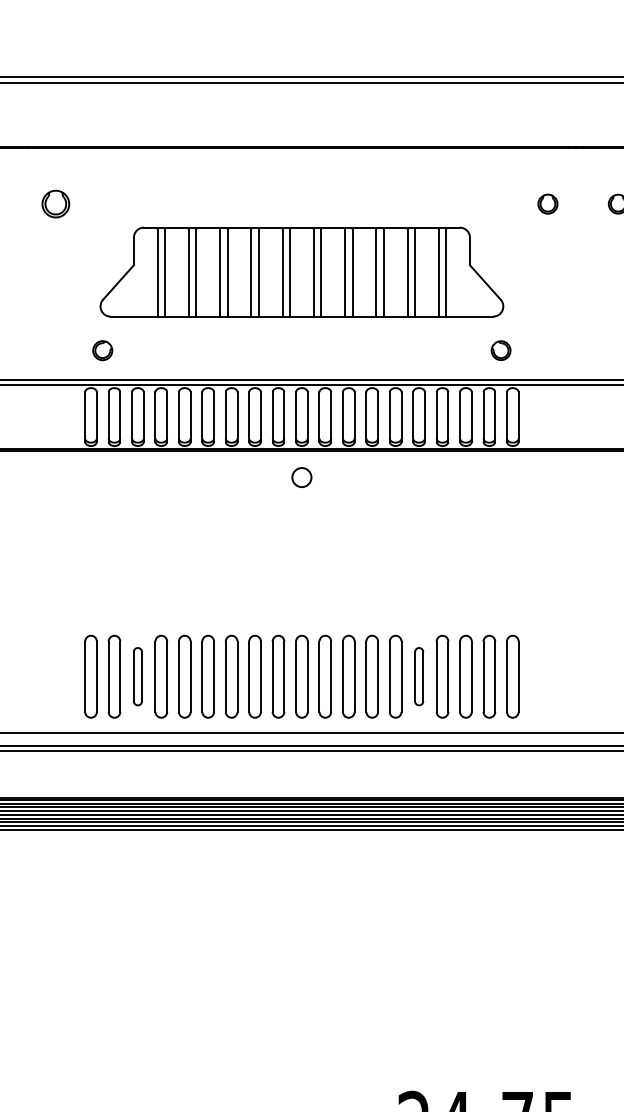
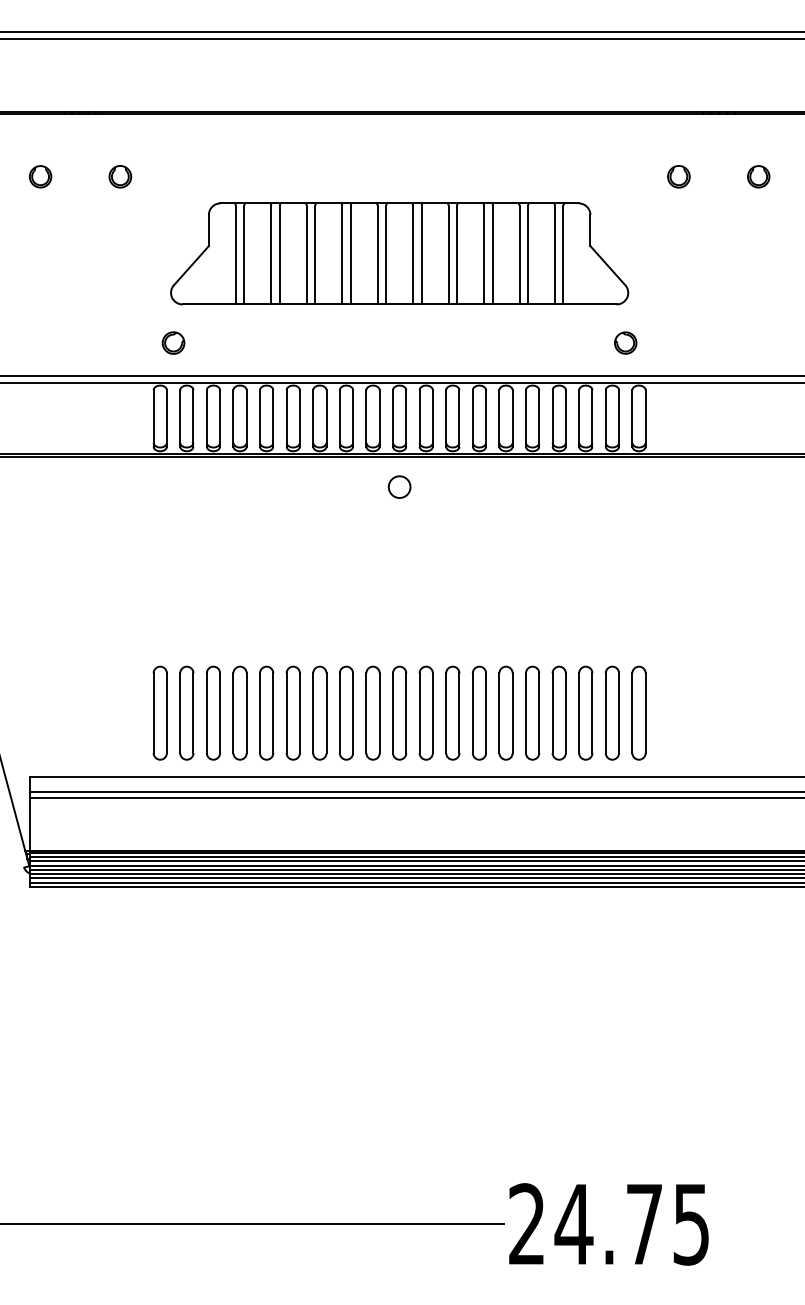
part: (56, 203) -> (120, 176), size x0.71
part: (137, 676) -> (213, 712), size x1.43
part: (418, 676) -> (532, 712), size x1.43

